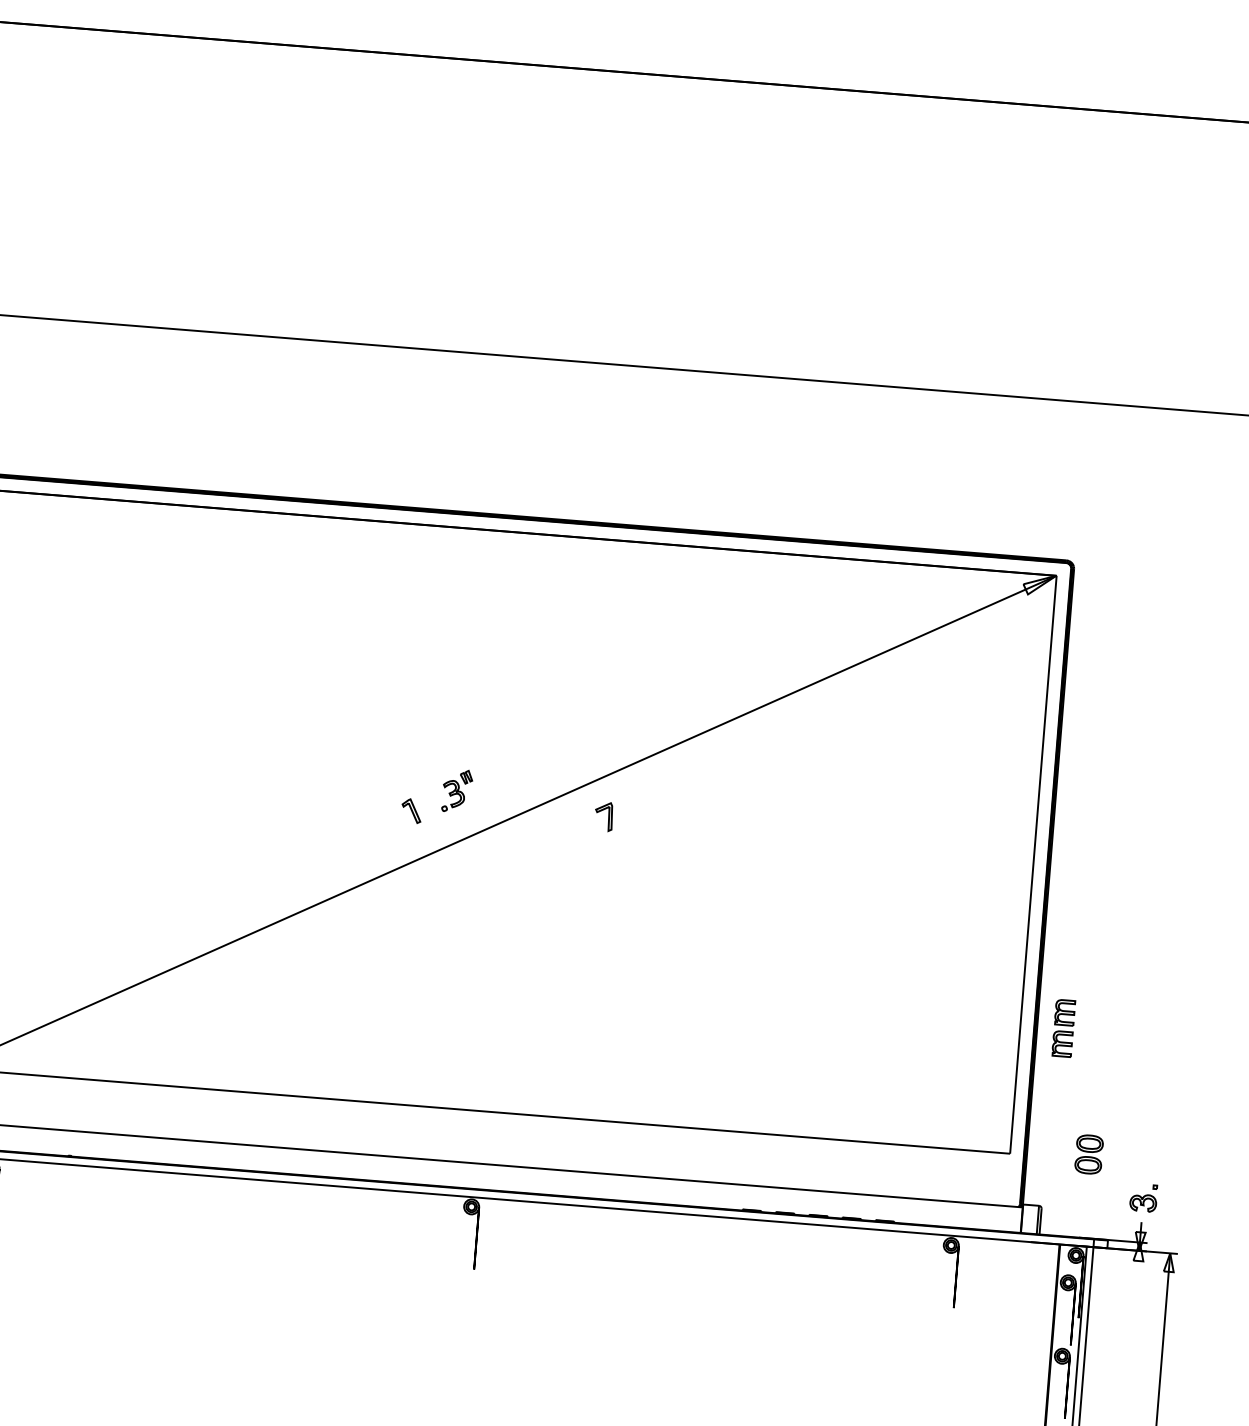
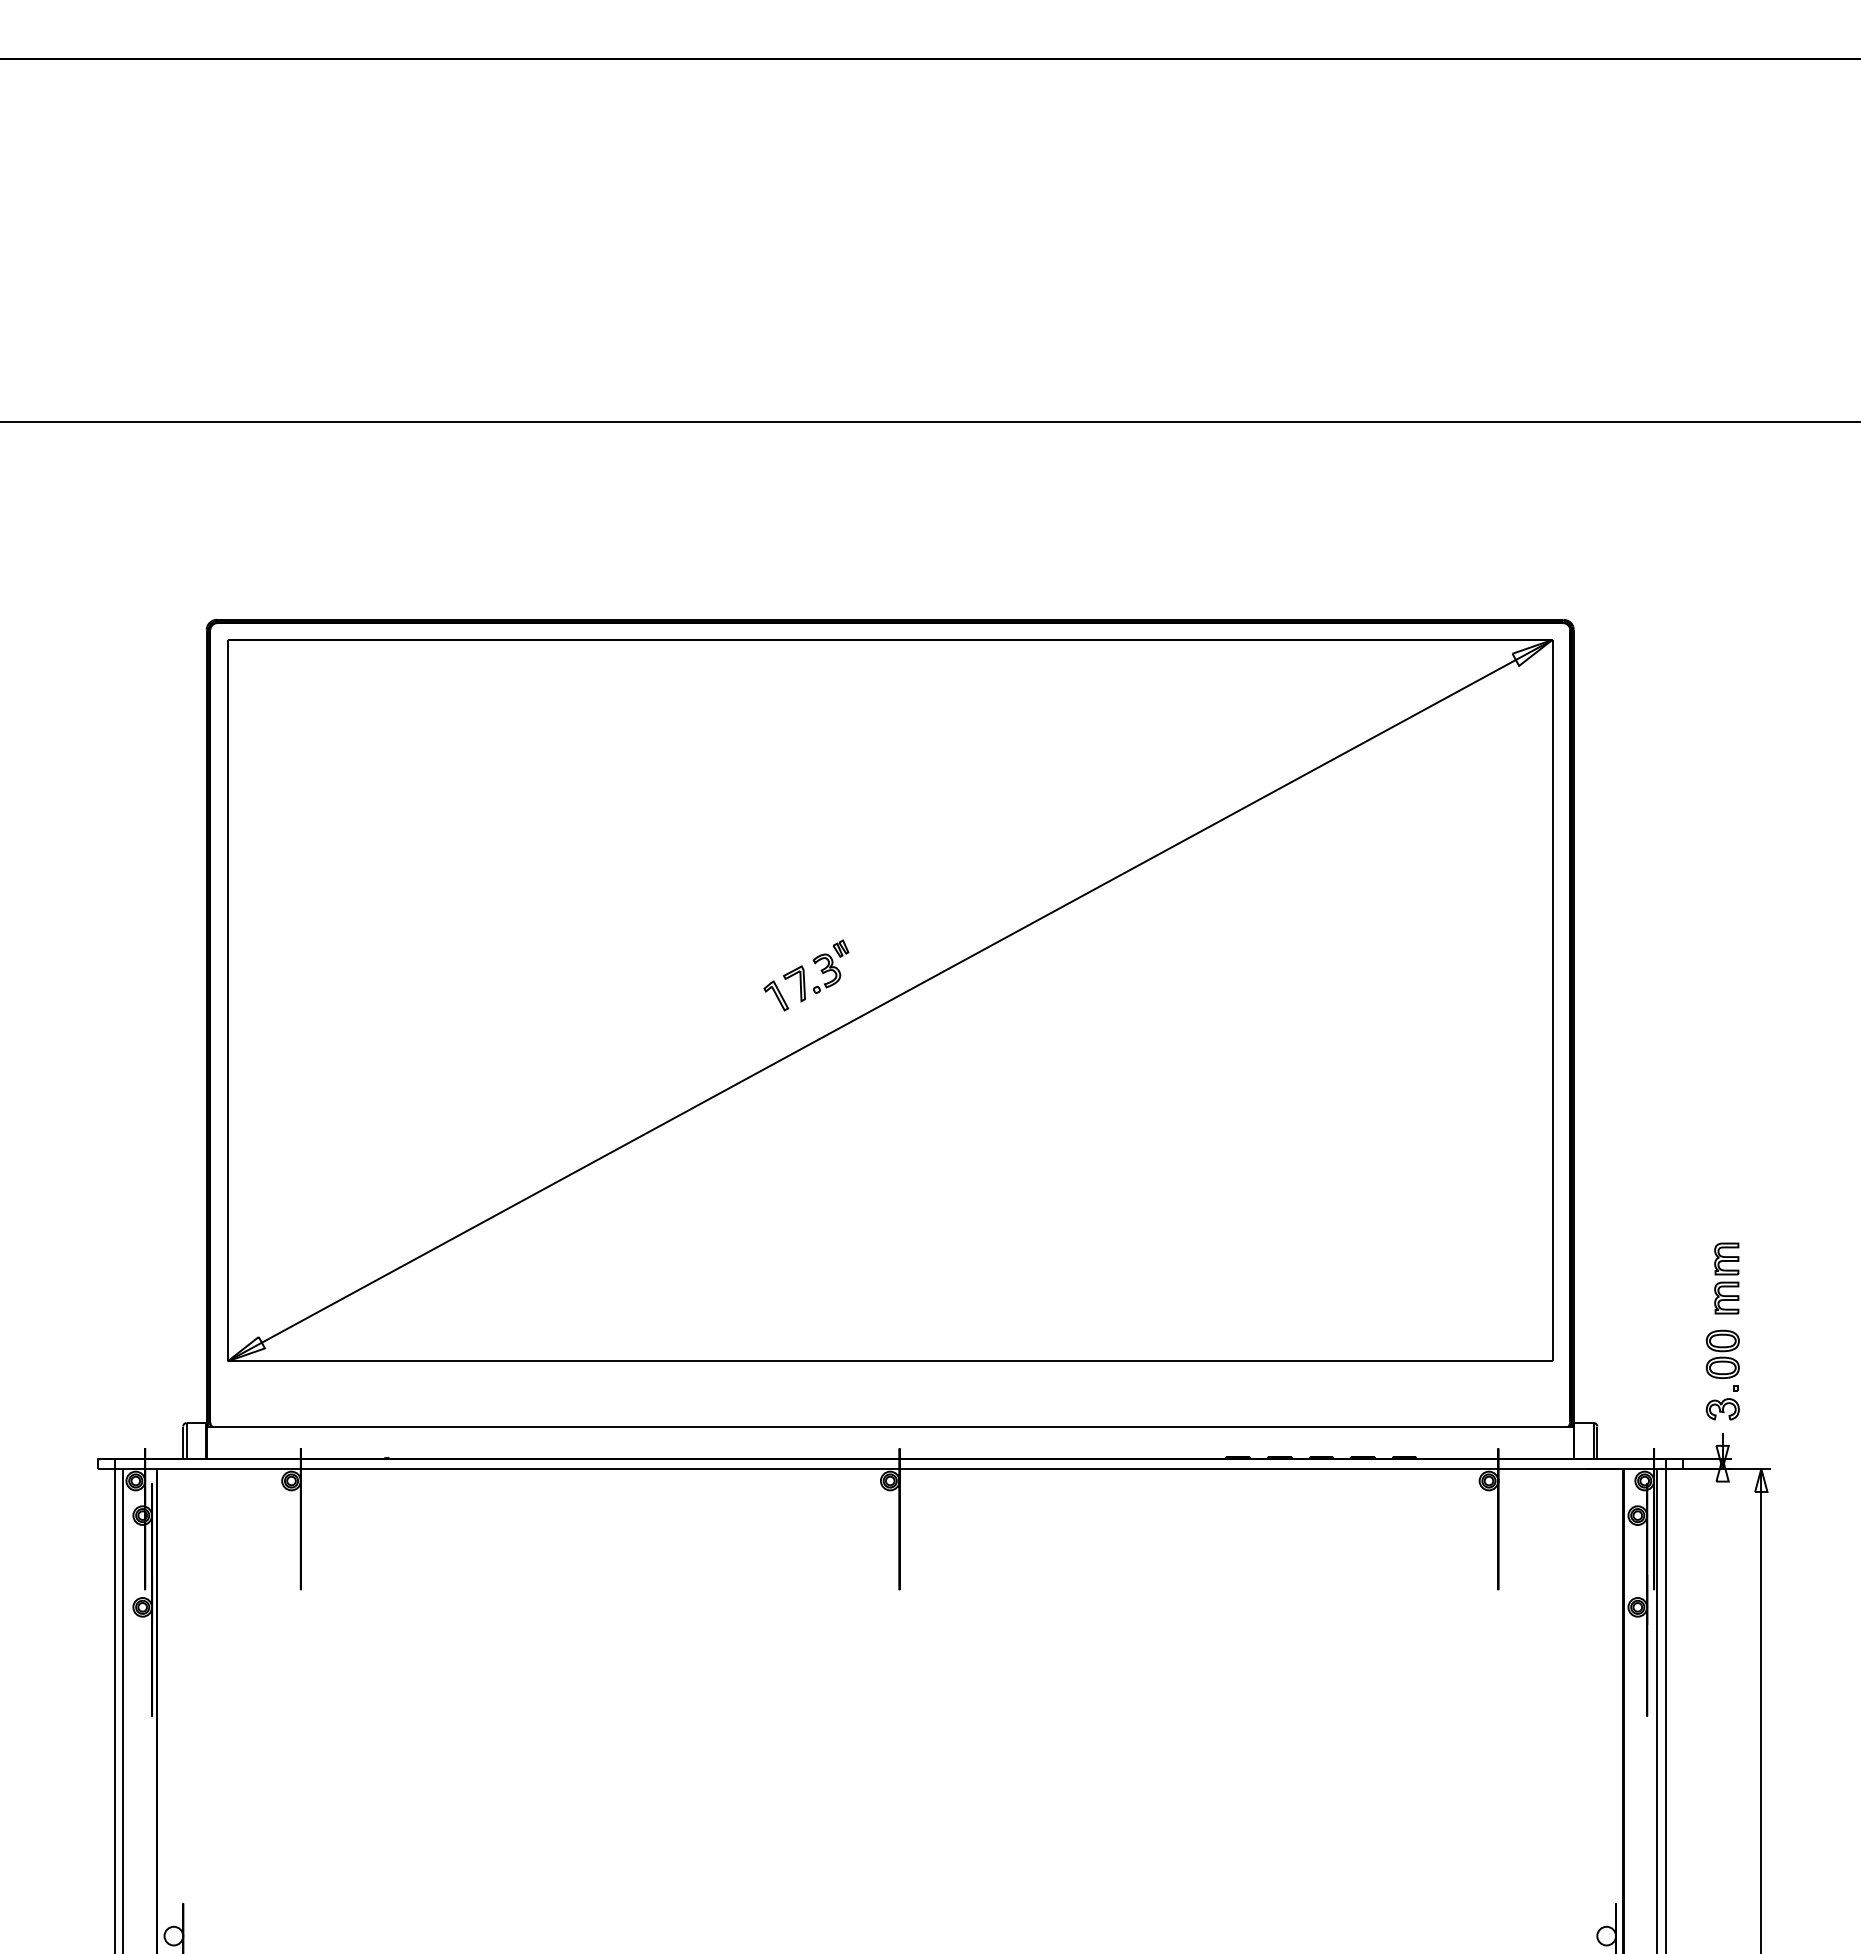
part: (604, 816) -> (794, 983), moved
part: (1063, 1028) -> (1726, 1278), moved
part: (1088, 1153) -> (1722, 1353), moved

